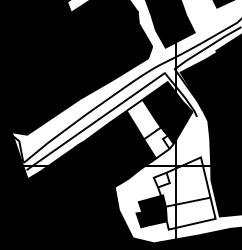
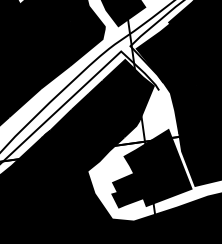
fill: (149, 128) -> (113, 108), added
fill: (184, 193) -> (157, 168), added

